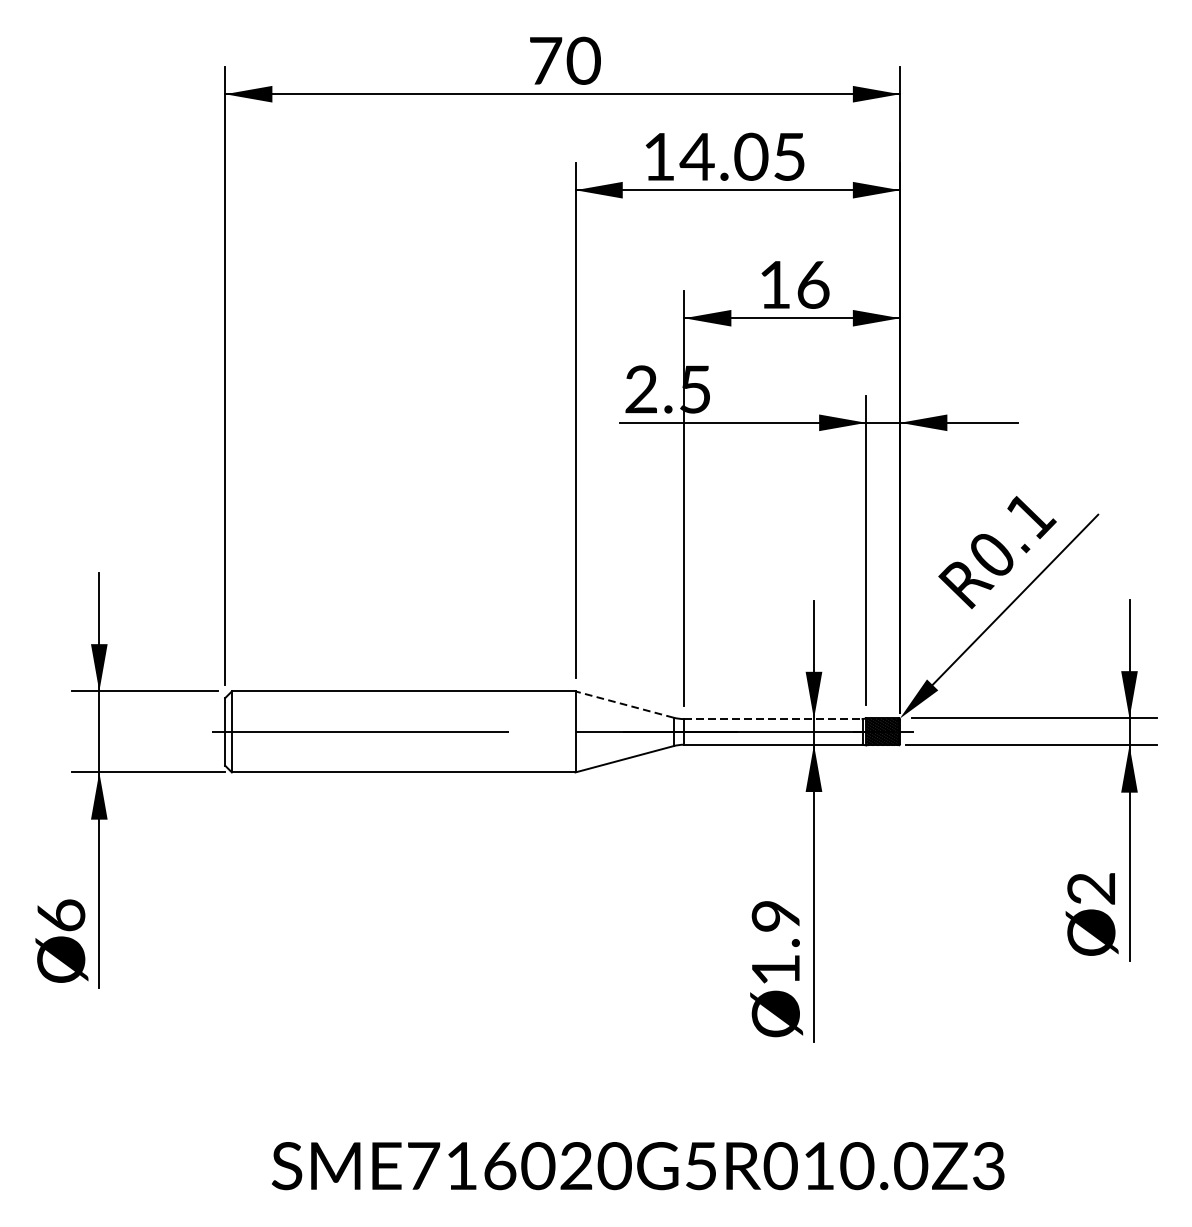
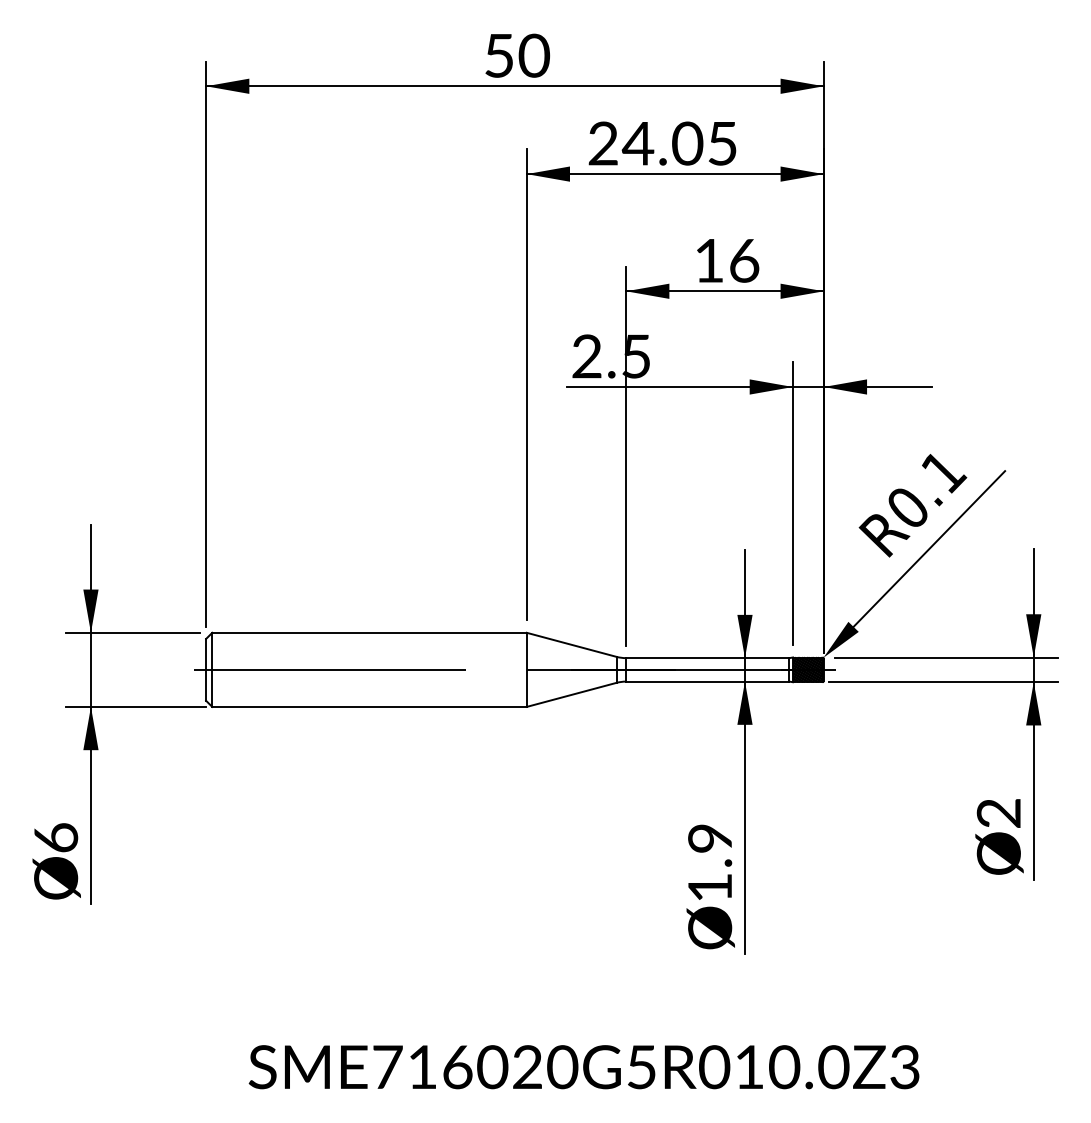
text: (545, 60) -> (499, 55), 70 -> 50
text: (658, 156) -> (602, 143), 14.05 -> 24.05
line: (624, 704) -> (571, 644), dashed -> solid
line: (773, 719) -> (707, 658), dashed -> solid

